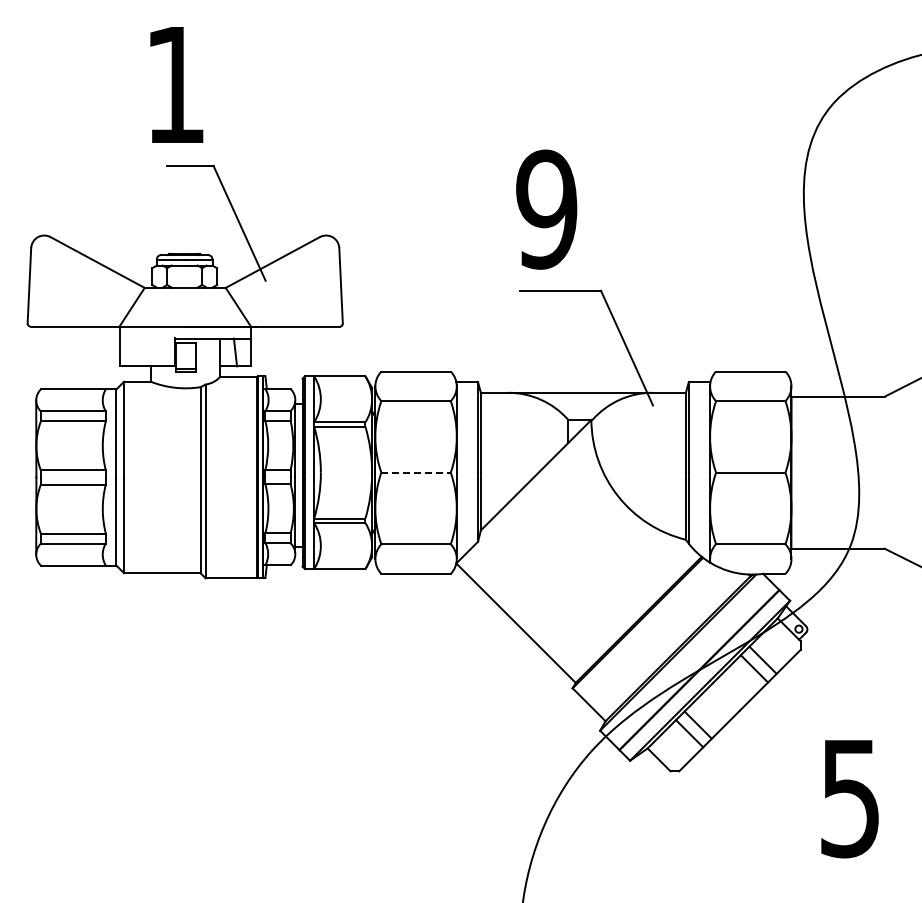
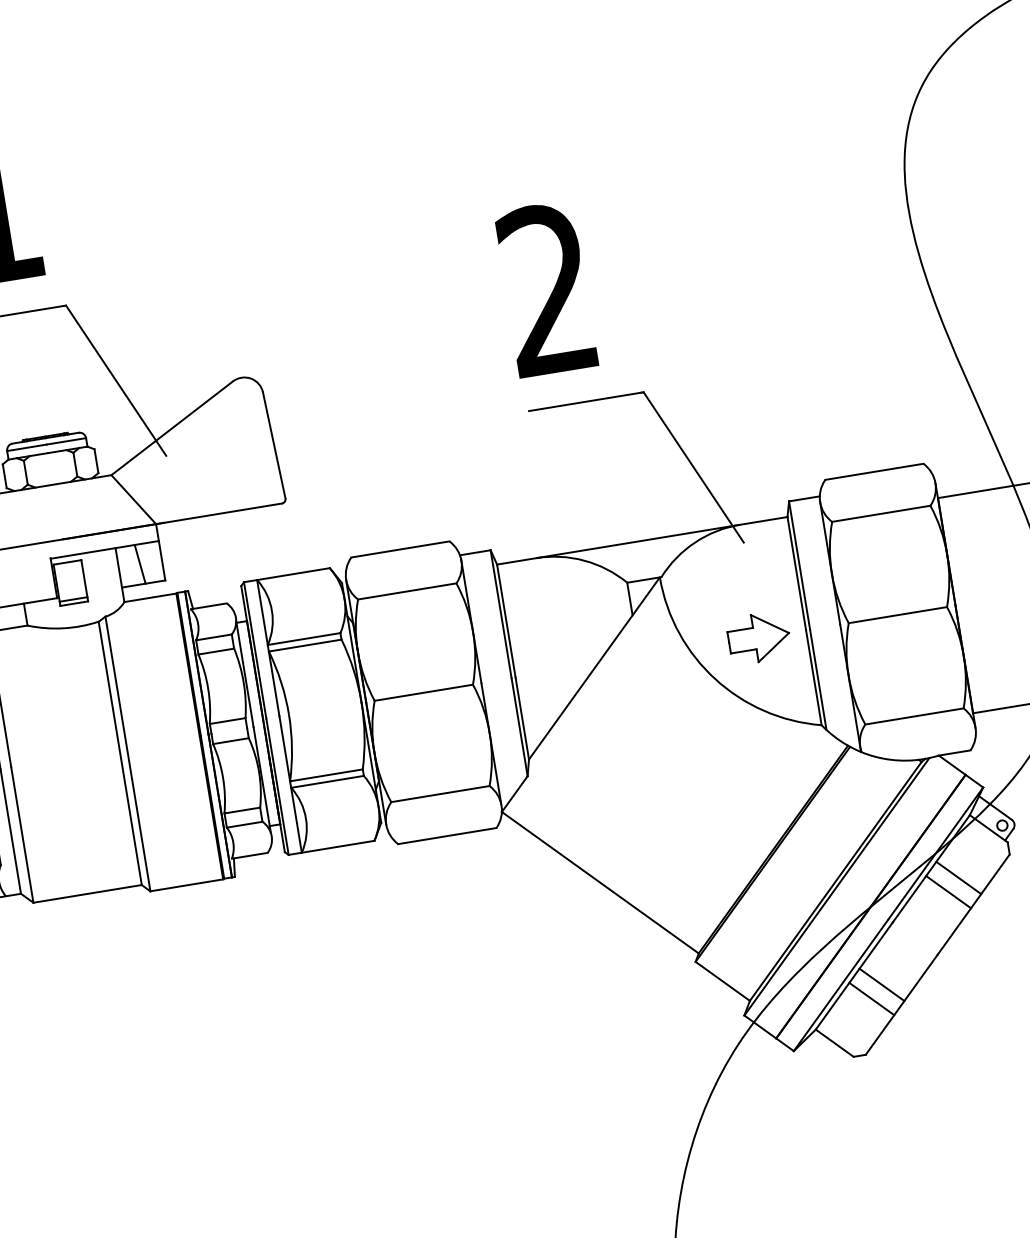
text: (546, 209) -> (547, 289), 9 -> 2
line: (416, 472) -> (424, 692), dashed -> solid
part: (652, 472) -> (758, 637), added

